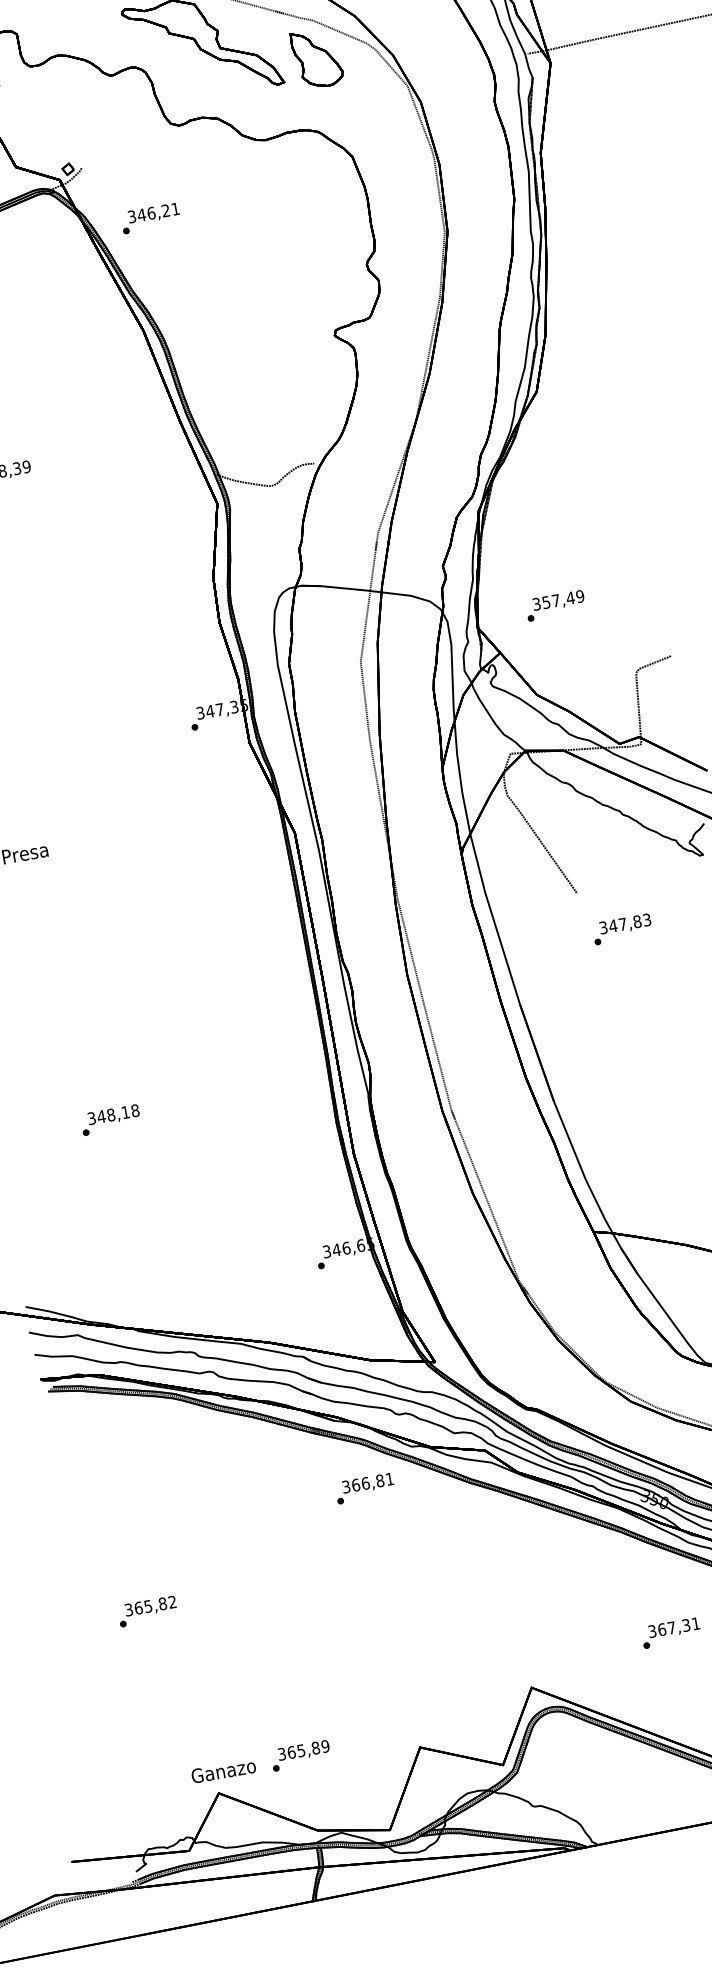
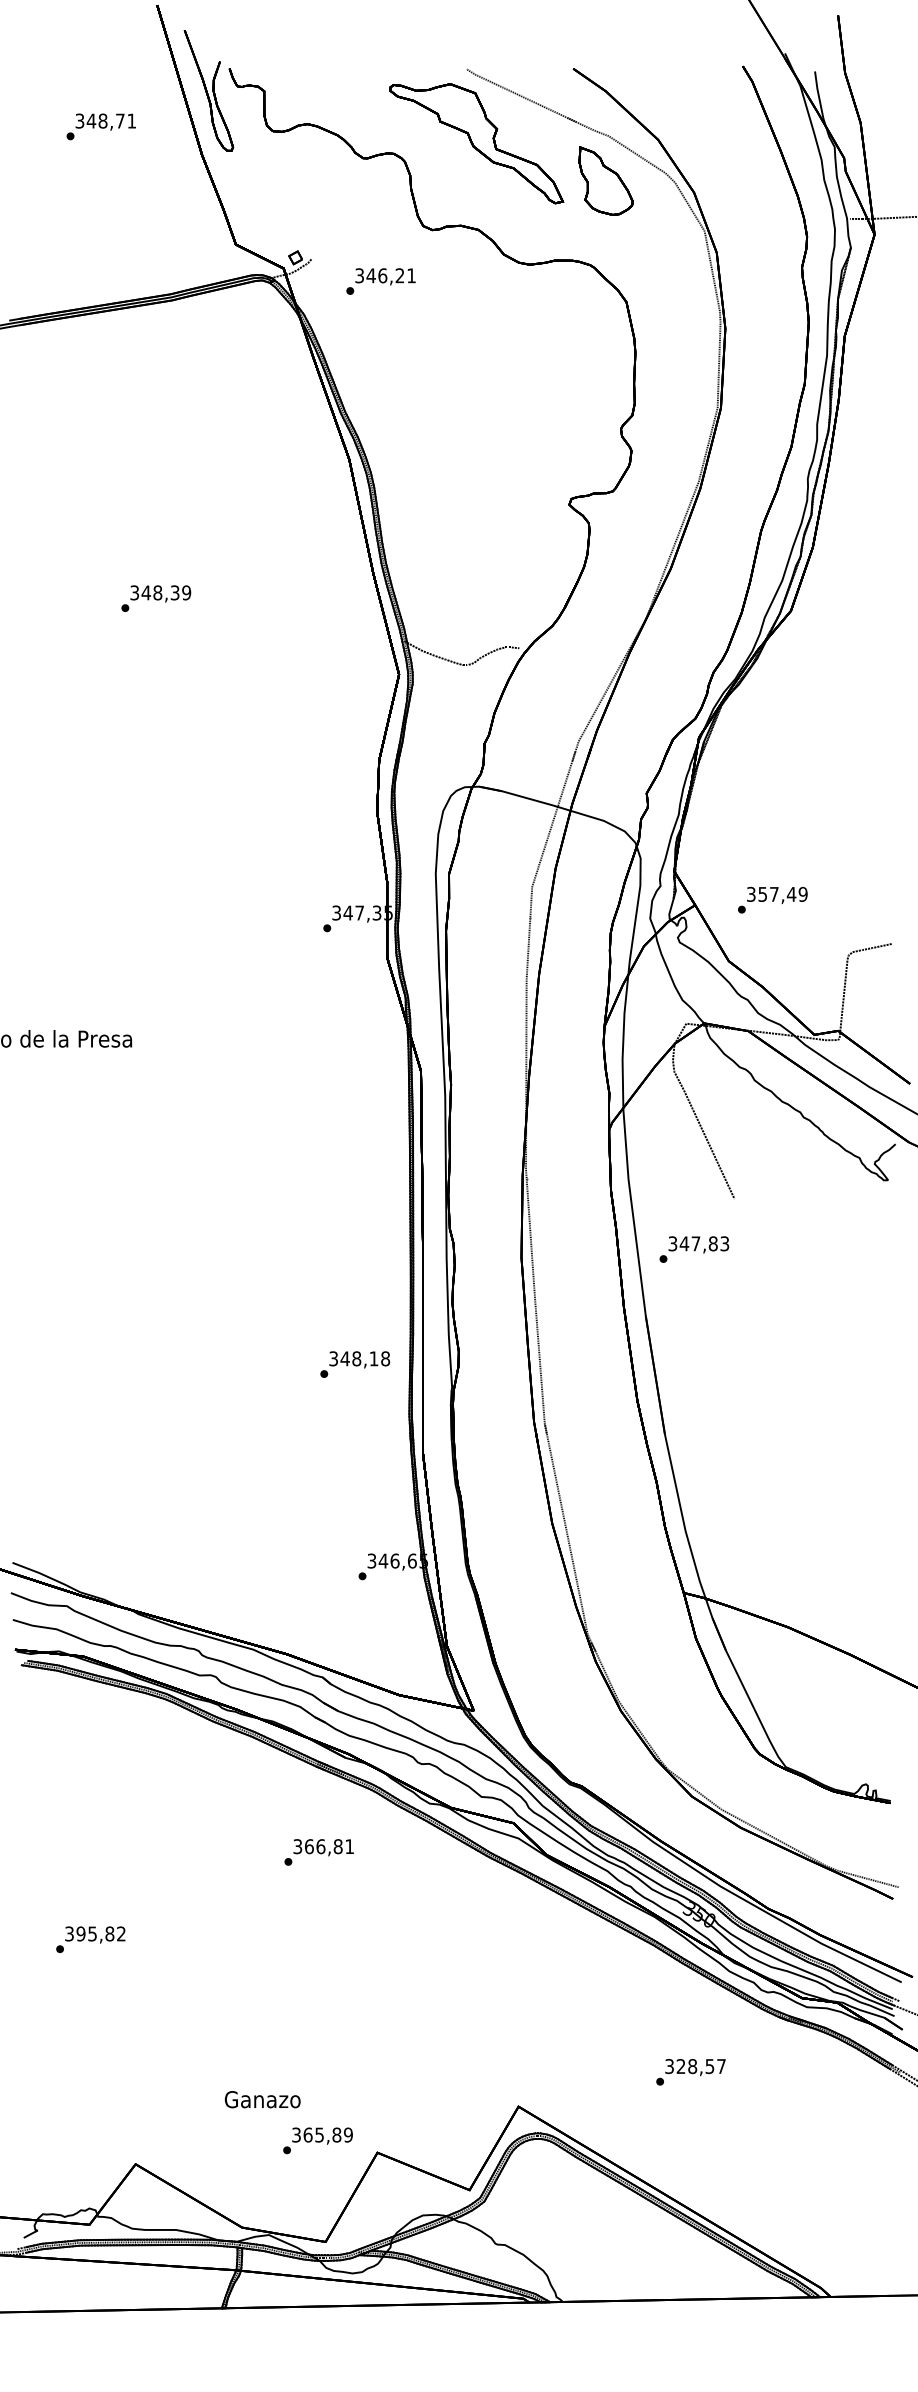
text: (150, 218) -> (380, 281), moved
text: (555, 605) -> (772, 899), moved
text: (622, 929) -> (694, 1249), moved
text: (110, 1120) -> (355, 1364), moved
text: (364, 1488) -> (318, 1852), moved
text: (138, 1607) -> (80, 1933), 365,82 -> 395,82
text: (678, 1626) -> (700, 2066), 367,31 -> 328,57
text: (300, 1755) -> (317, 2140), moved
text: (223, 1771) -> (262, 2099), moved

